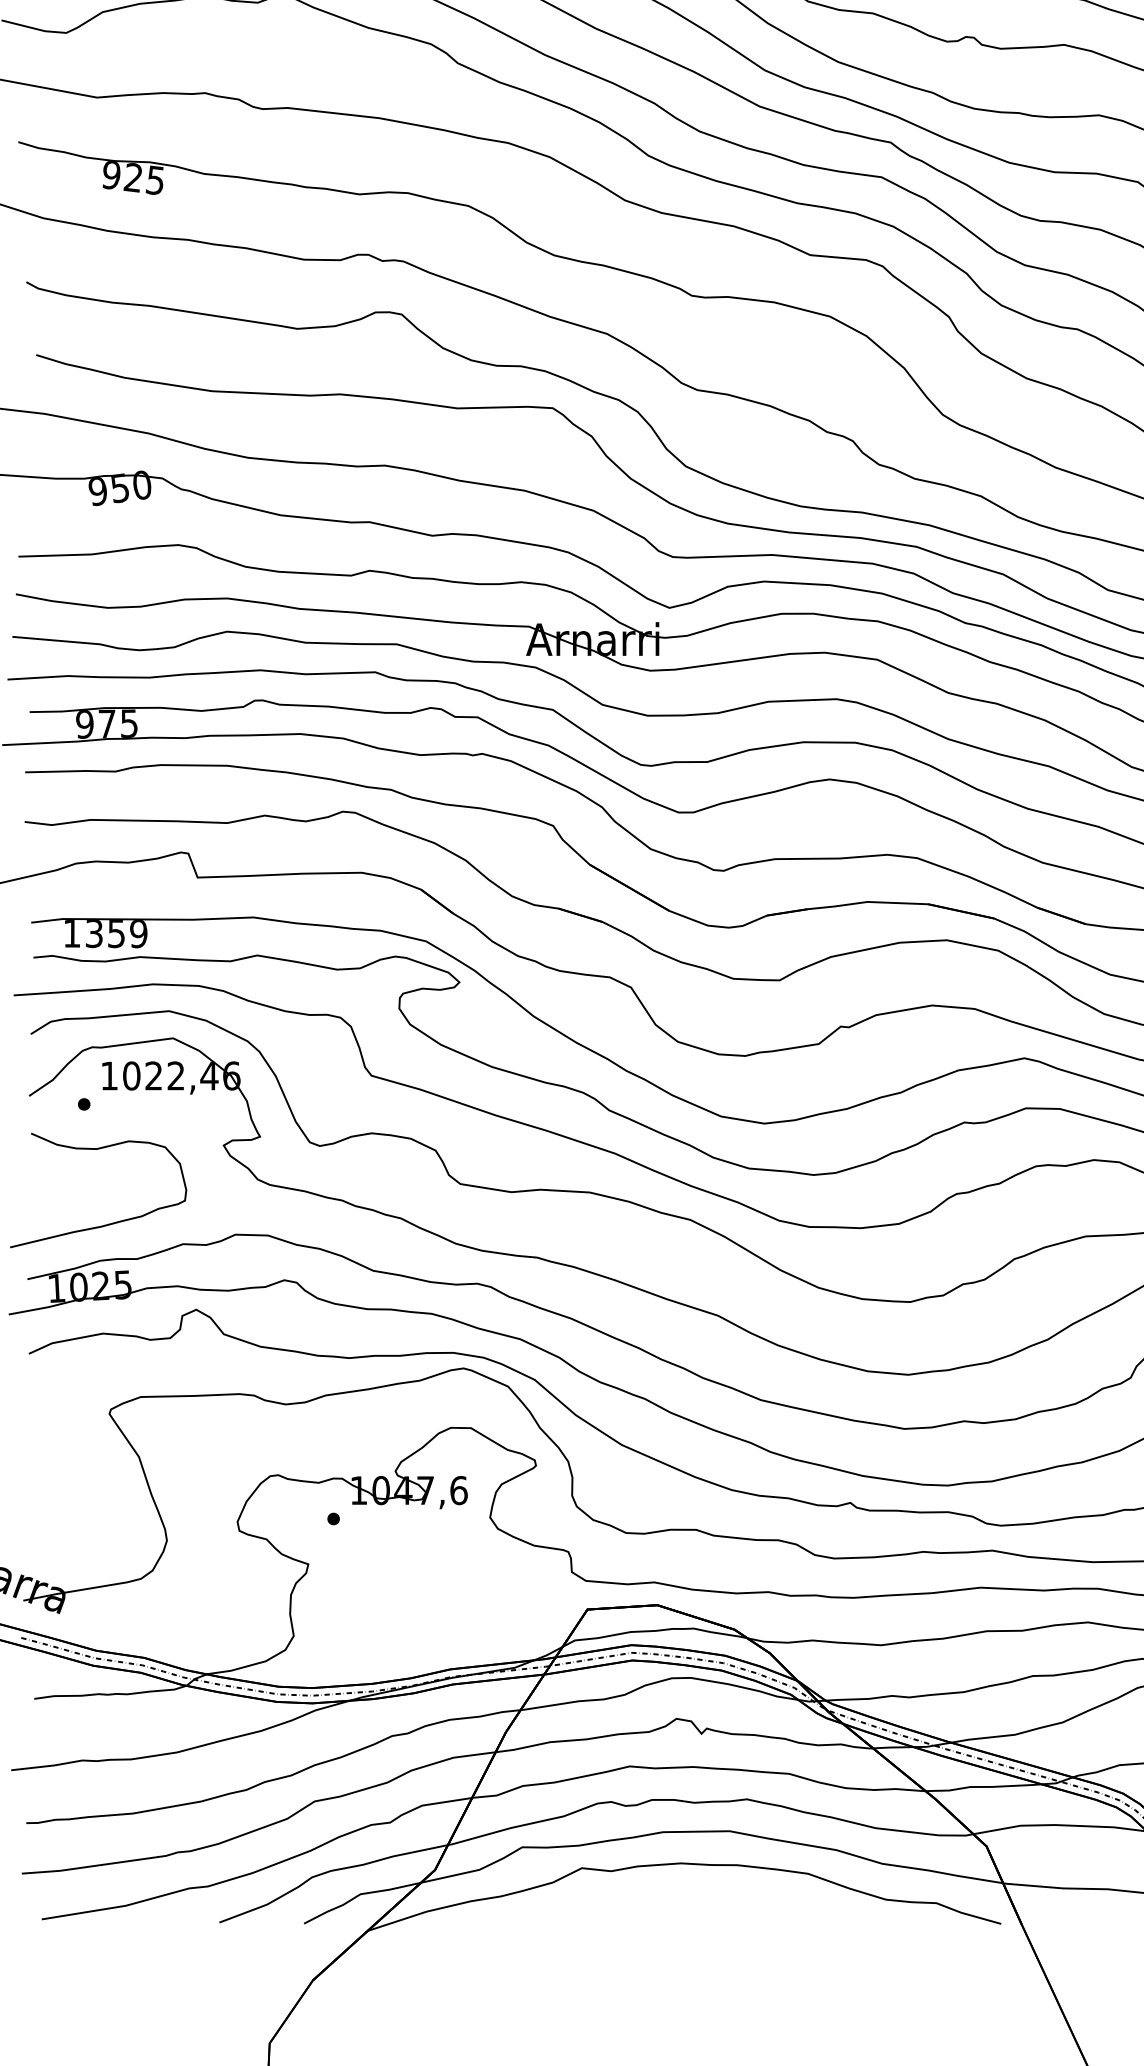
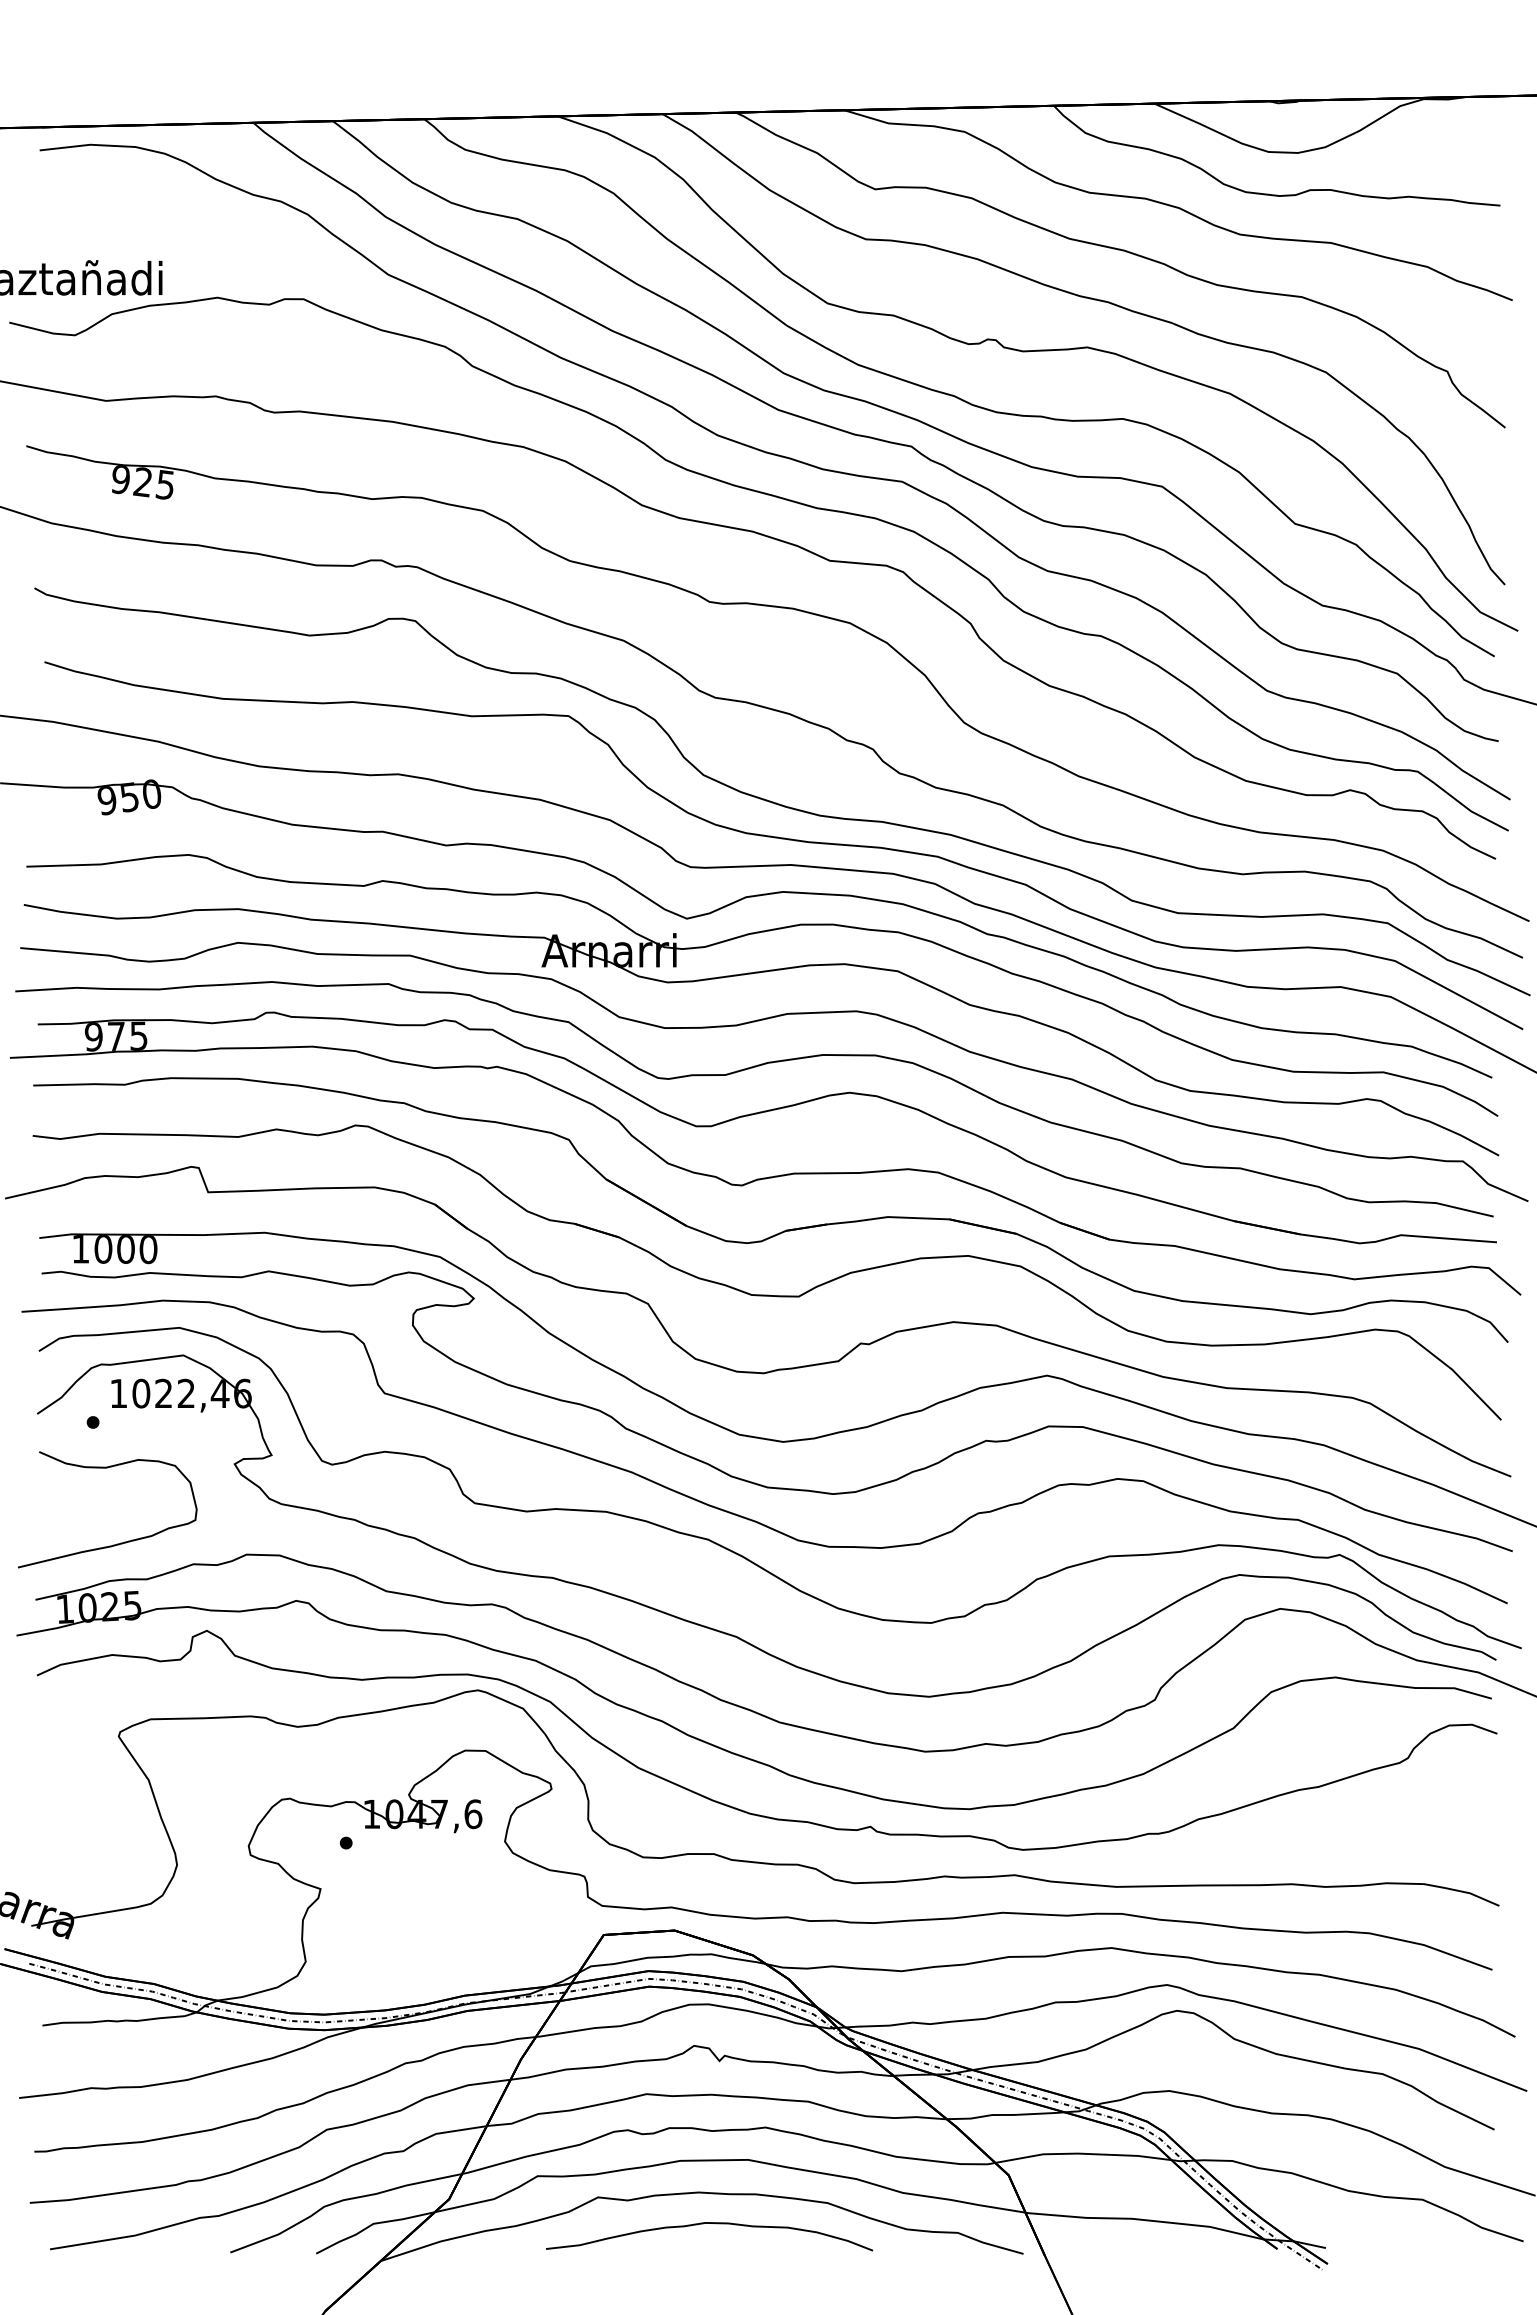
text: (116, 933) -> (125, 1249), 1359 -> 1000
curve: (691, 1893) -> (709, 2223), added

